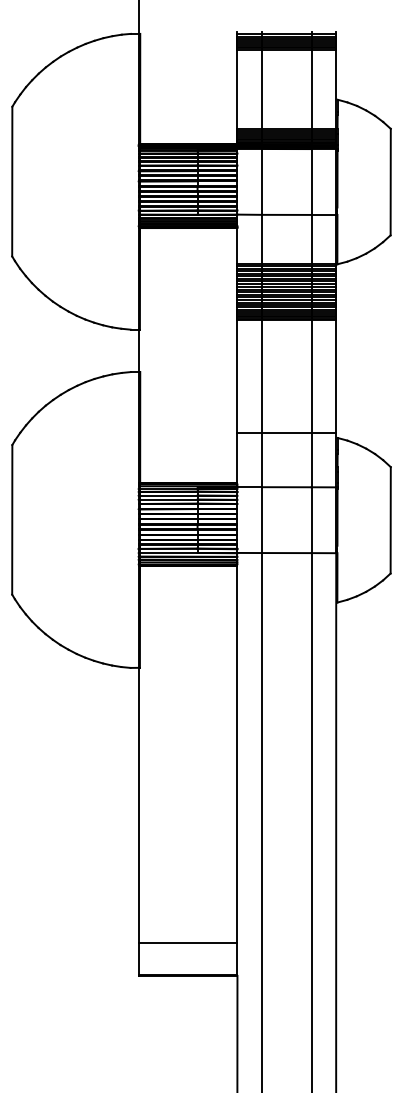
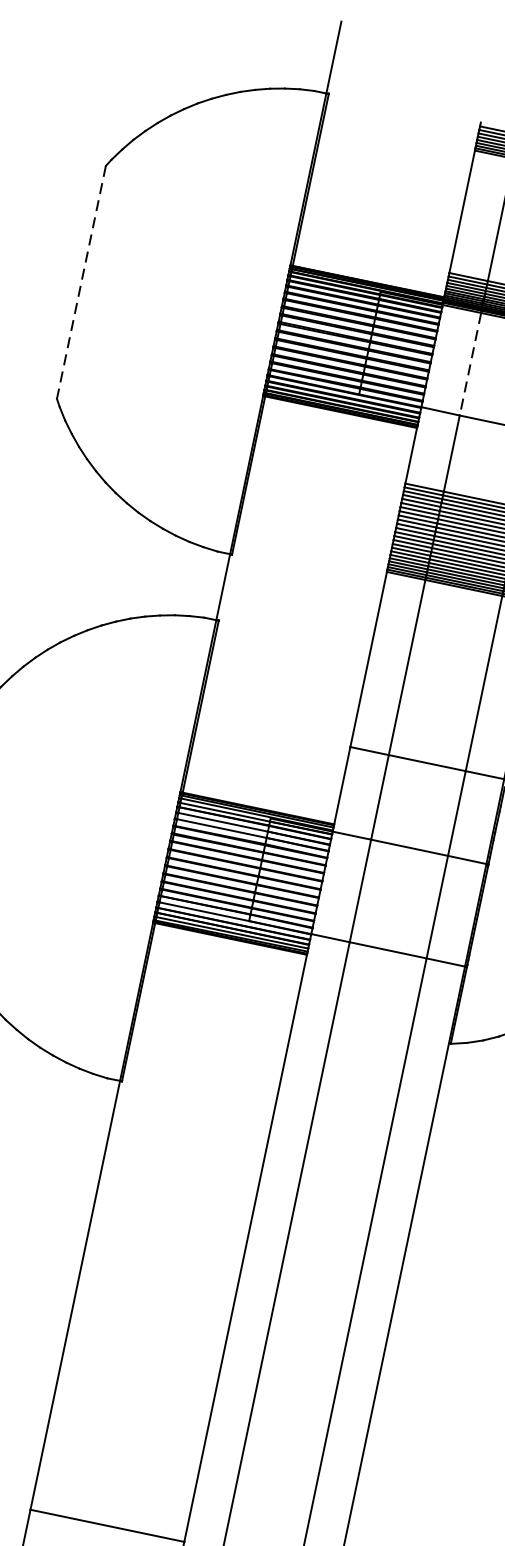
line: (12, 181) -> (81, 282), solid -> dashed
line: (262, 181) -> (471, 363), solid -> dashed

